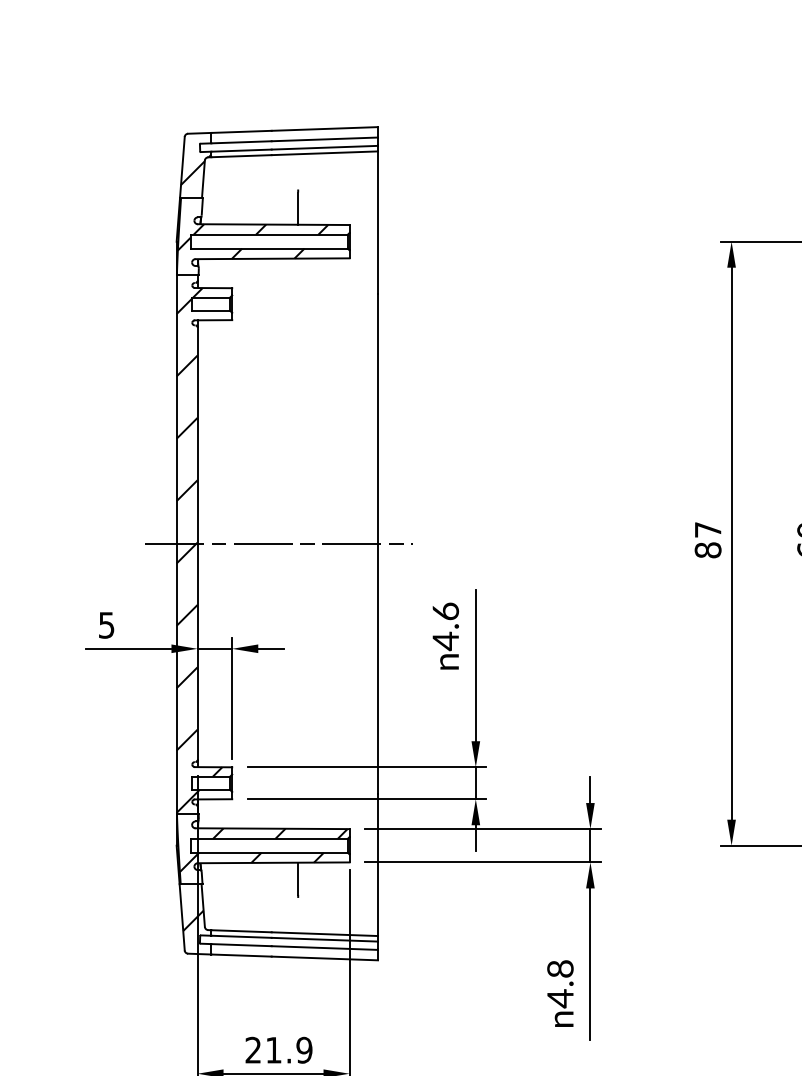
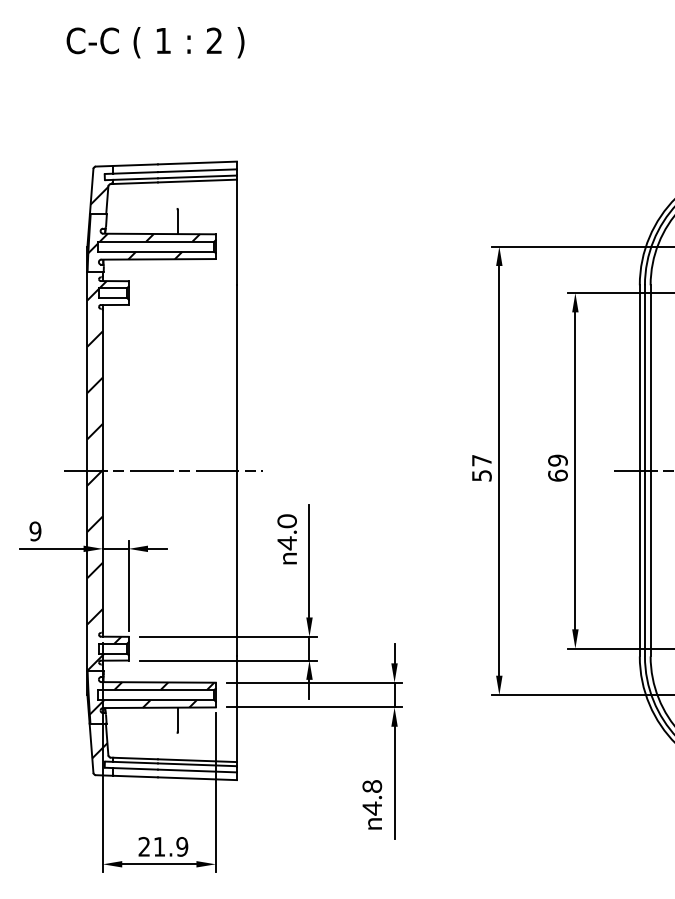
text: (707, 549) -> (481, 475), 87 -> 57
text: (444, 611) -> (286, 521), 4.6 -> 4.0
text: (106, 625) -> (35, 531), 5 -> 9

